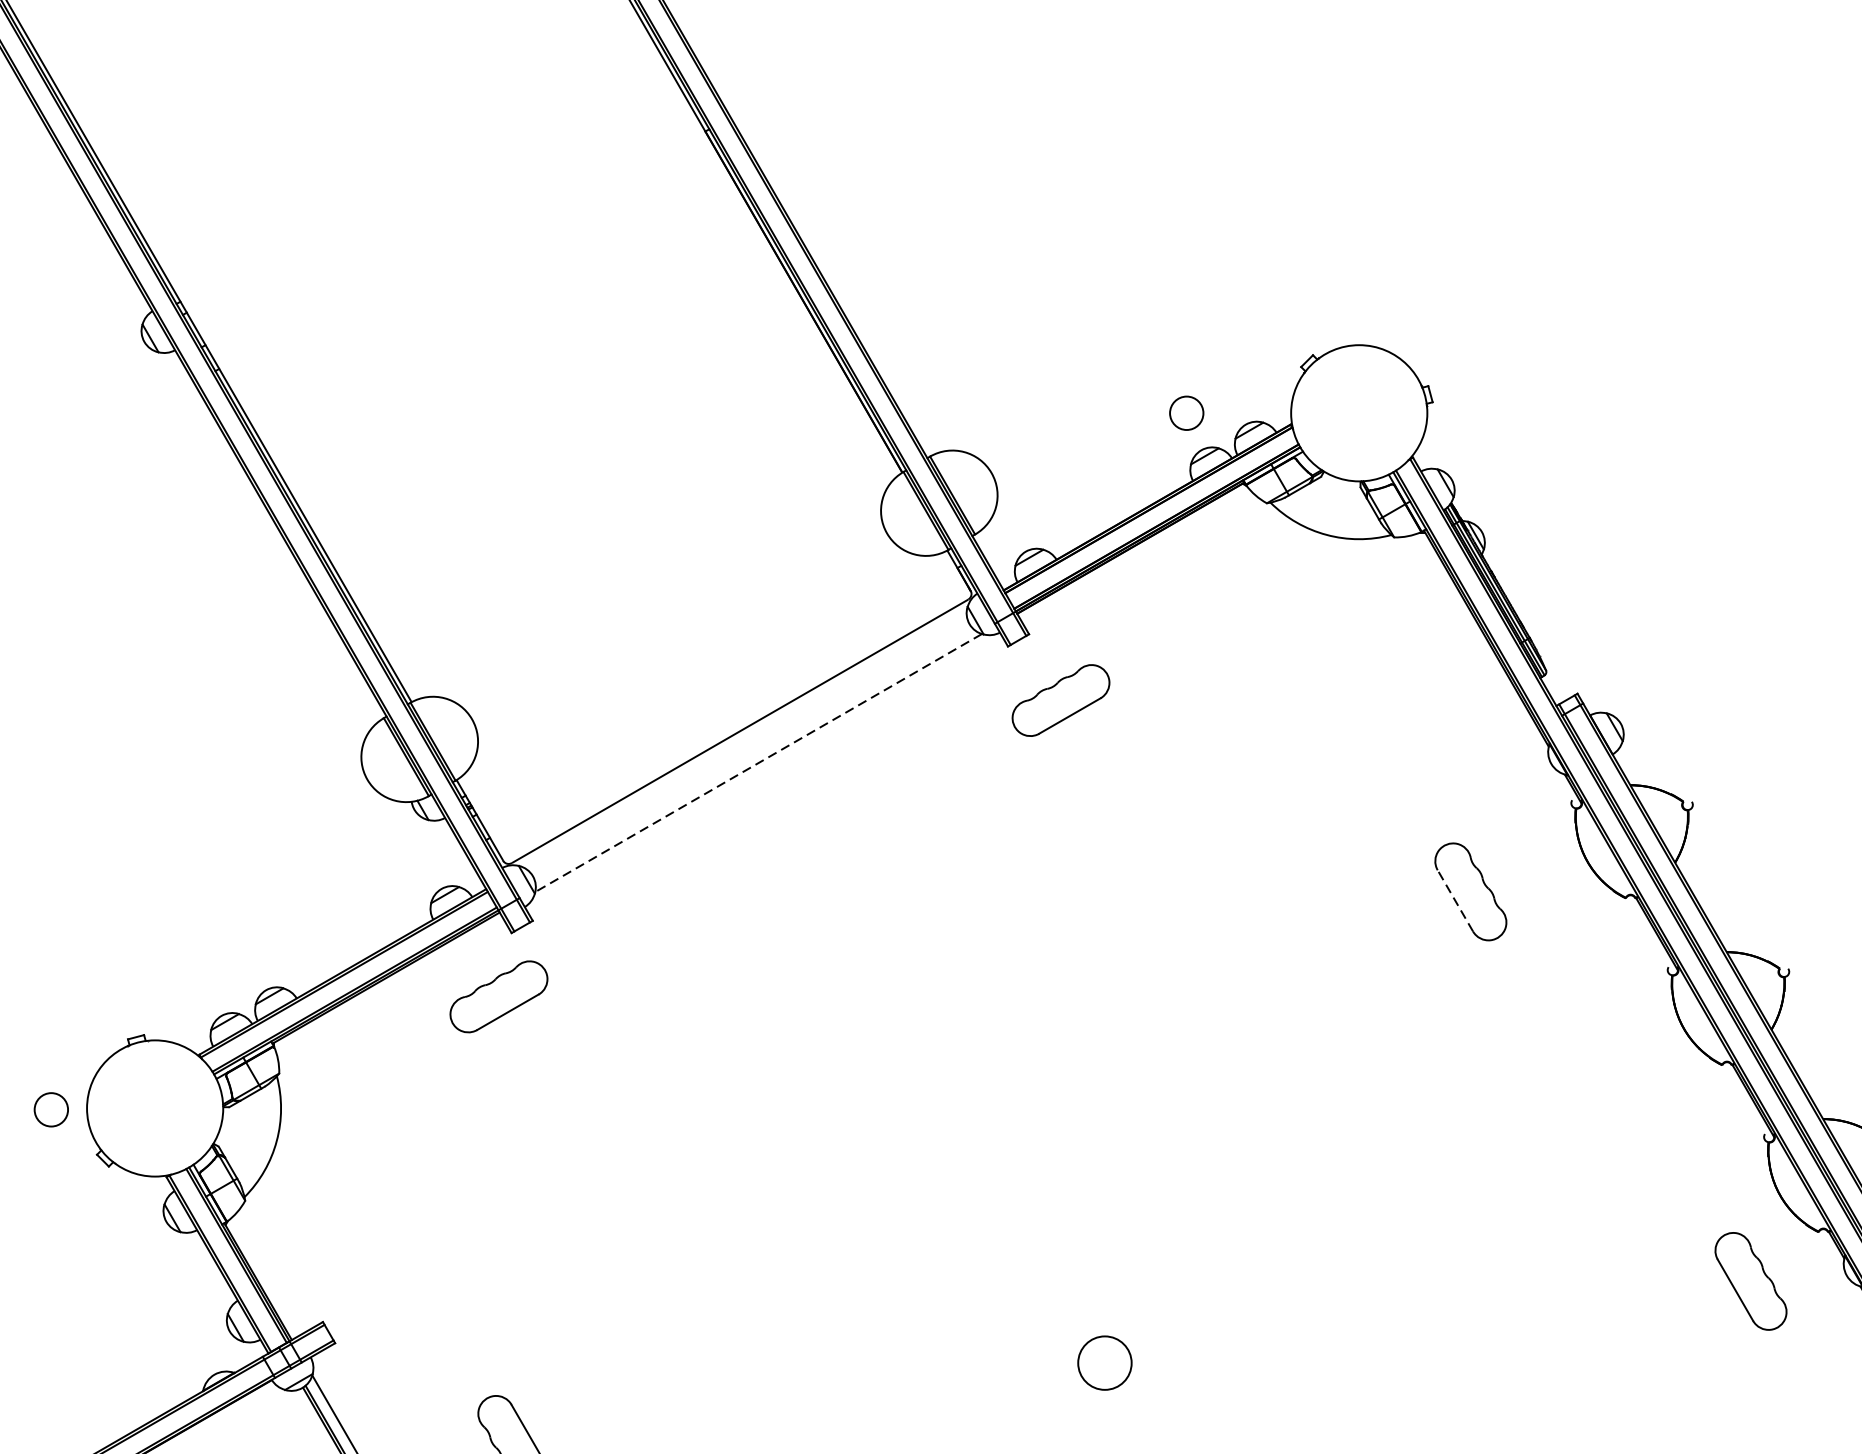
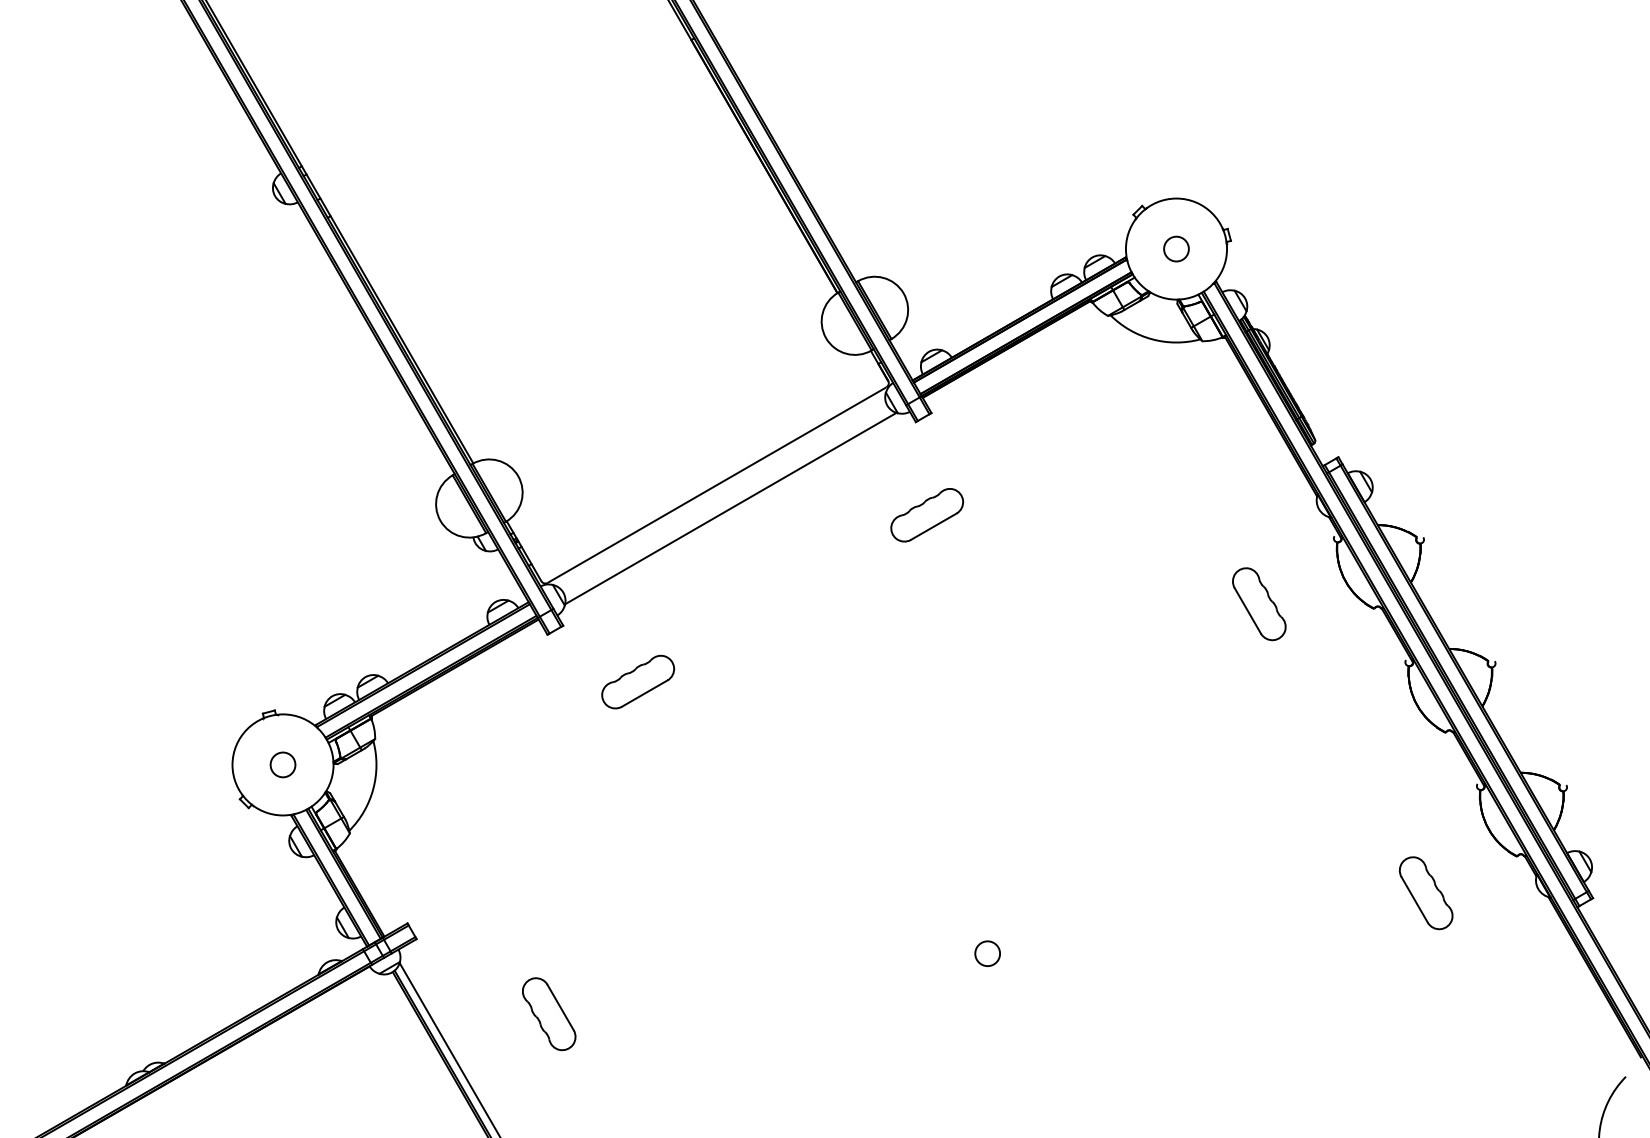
circle: (1186, 412) -> (1176, 248), moved
part: (1061, 700) -> (927, 515), moved
line: (758, 762) -> (730, 508), dashed -> solid
line: (1454, 900) -> (1247, 610), dashed -> solid
part: (499, 996) -> (638, 681), moved
circle: (50, 1109) -> (282, 764), moved
part: (1750, 1281) -> (1425, 893), moved
circle: (1104, 1362) -> (987, 953), size x0.62

